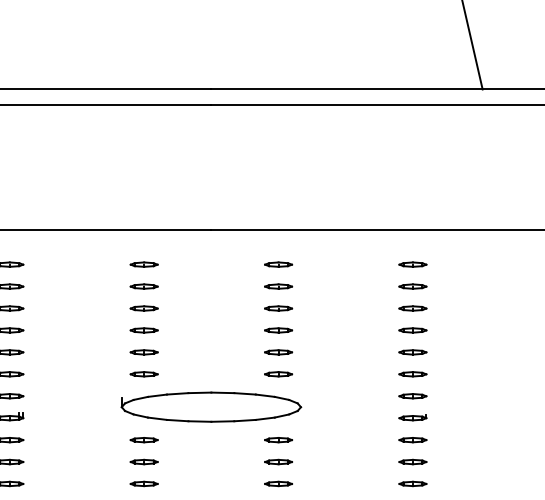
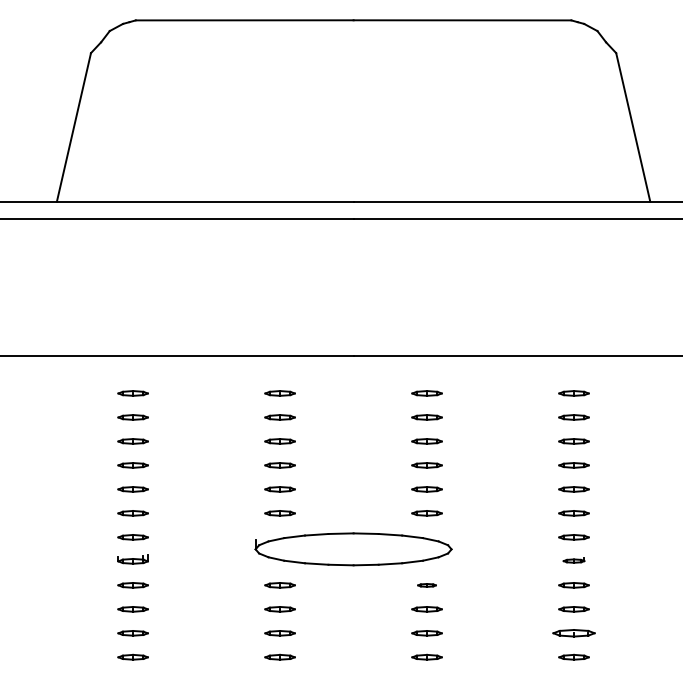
part: (412, 417) -> (573, 560), size x0.7
part: (278, 440) -> (426, 585), size x0.6
part: (412, 484) -> (573, 633), size x1.4

